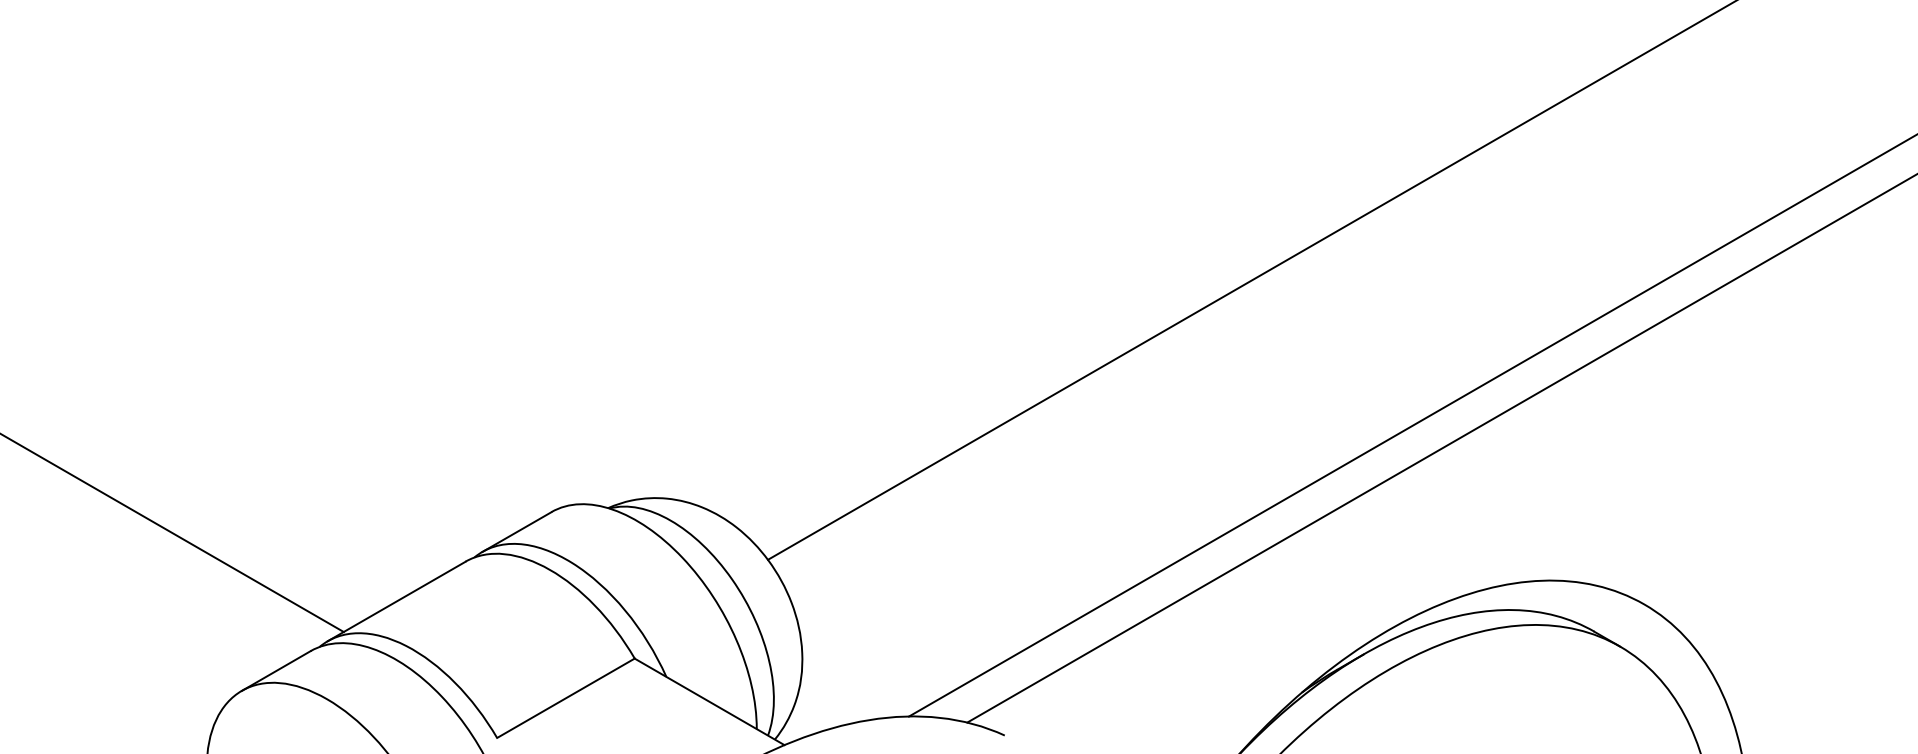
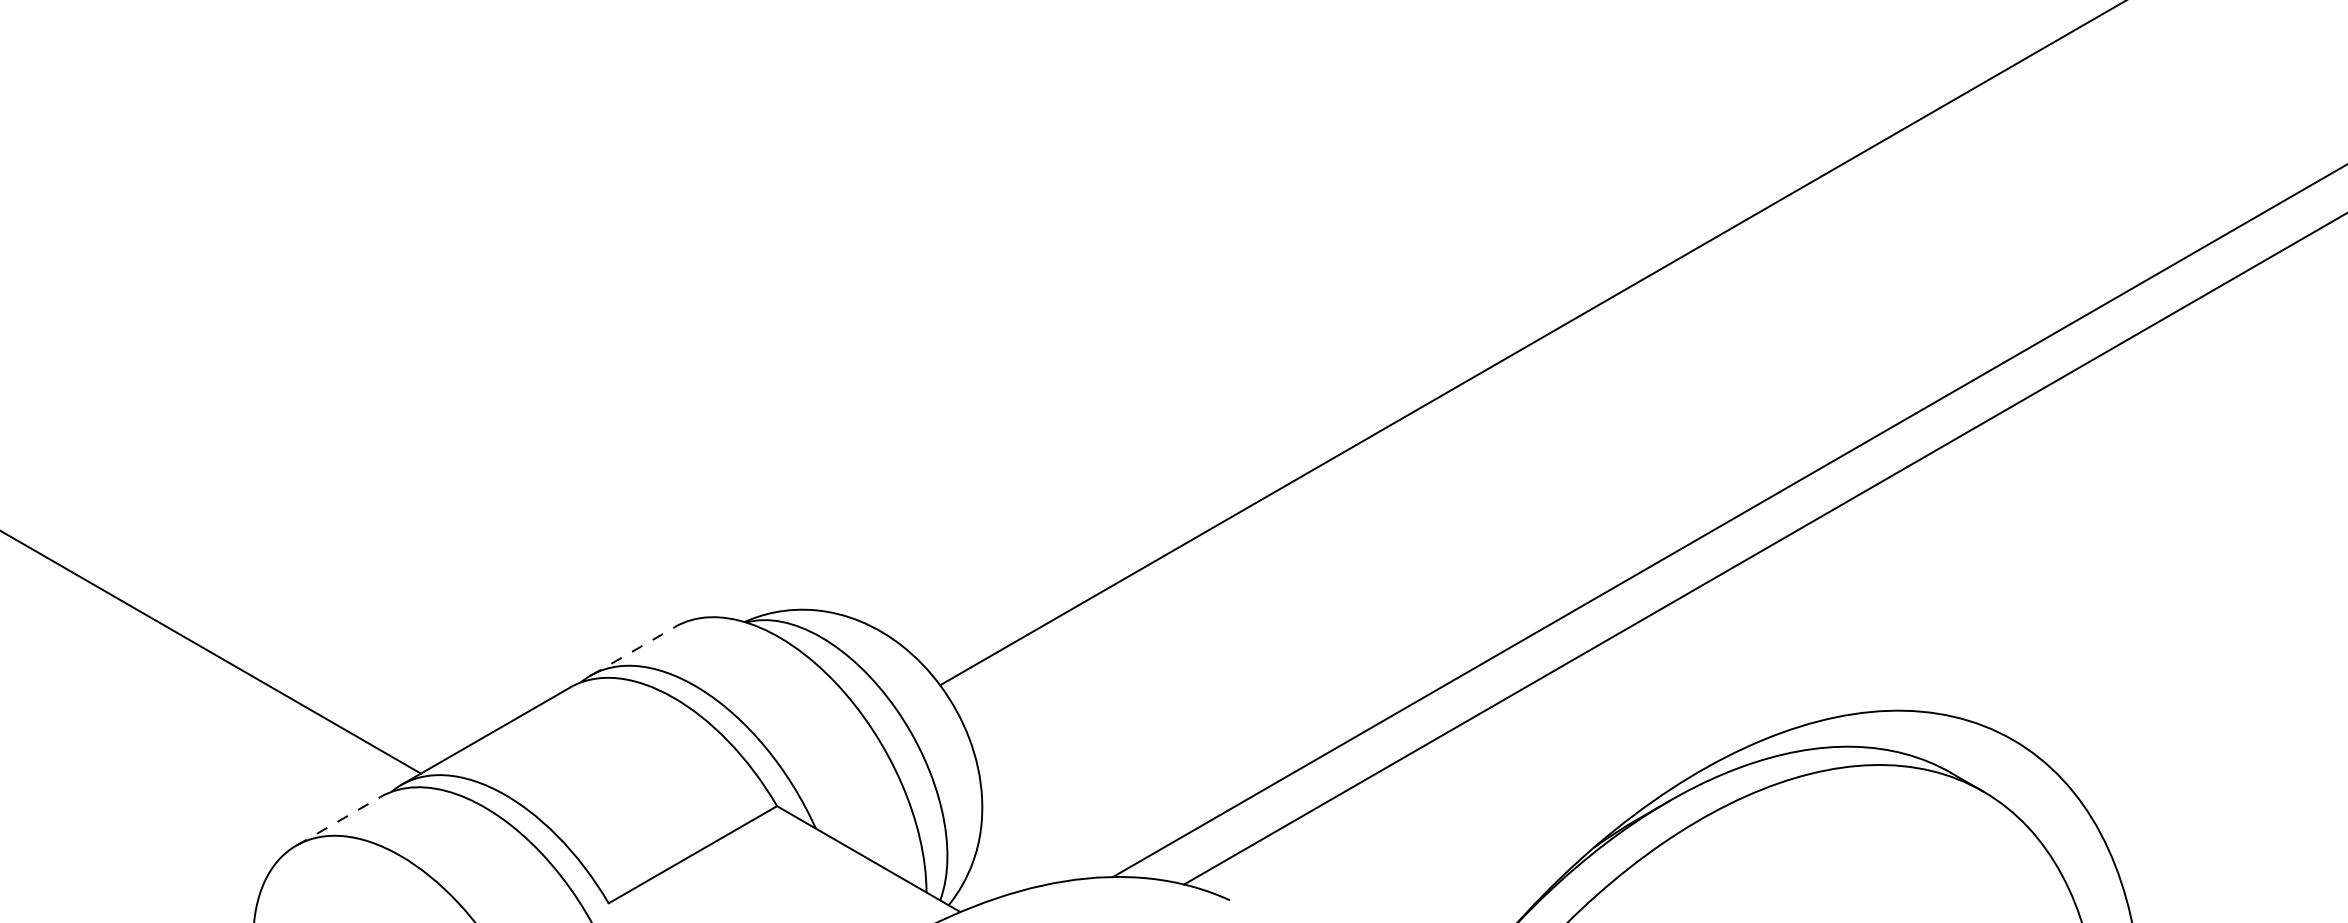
line: (516, 532) -> (632, 651), solid -> dashed
line: (276, 671) -> (338, 821), solid -> dashed

